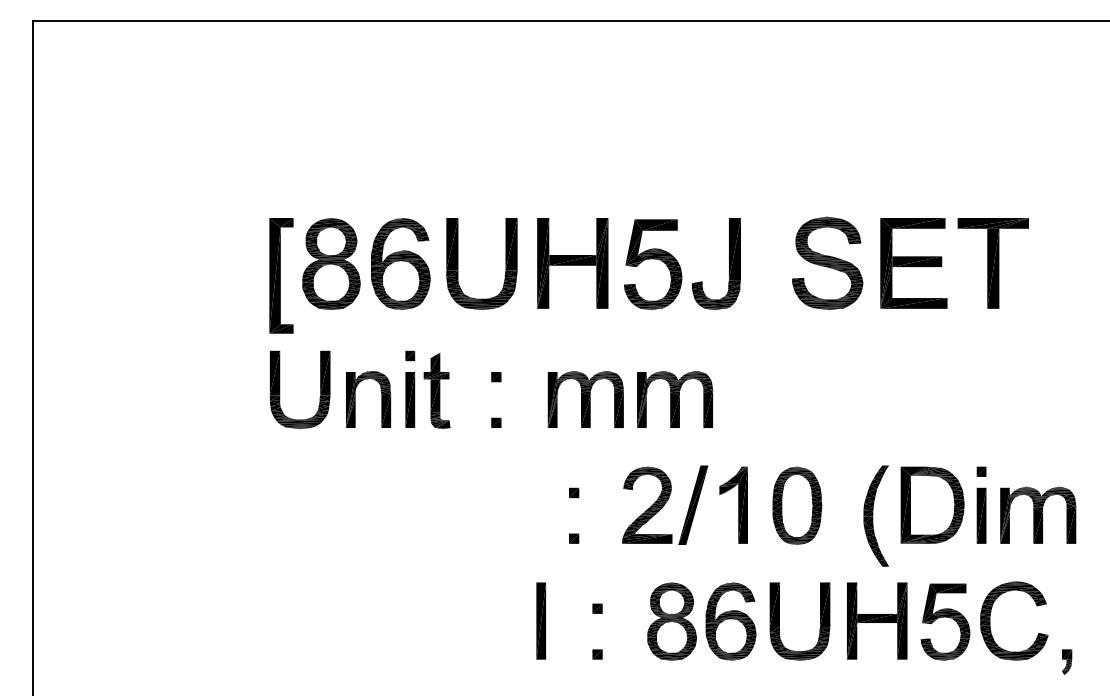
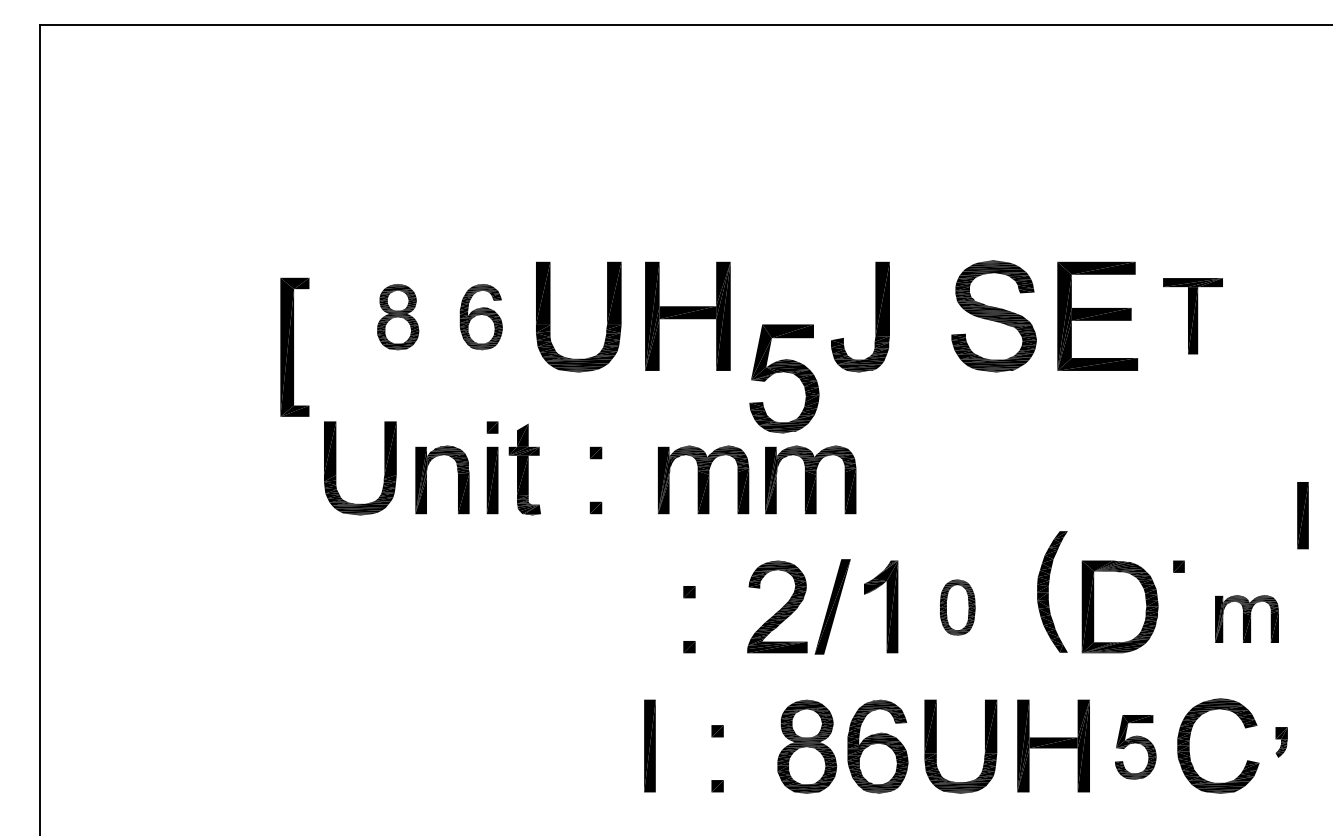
part: (992, 262) -> (1192, 315), size x0.7
part: (331, 263) -> (398, 316), size x0.6
part: (401, 263) -> (481, 316), size x0.6
part: (653, 264) -> (784, 378), moved
part: (281, 275) -> (294, 346), moved
part: (797, 505) -> (957, 607), size x0.6
part: (1037, 514) -> (1246, 618), size x0.7
part: (876, 515) -> (1052, 591), moved
part: (981, 515) -> (1302, 515), moved
part: (945, 622) -> (1135, 747), size x0.7
part: (1066, 662) -> (1281, 742), moved

